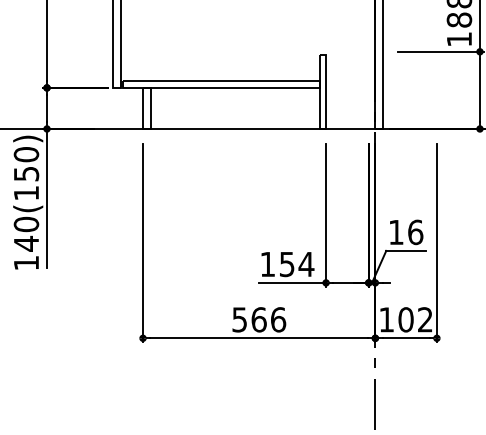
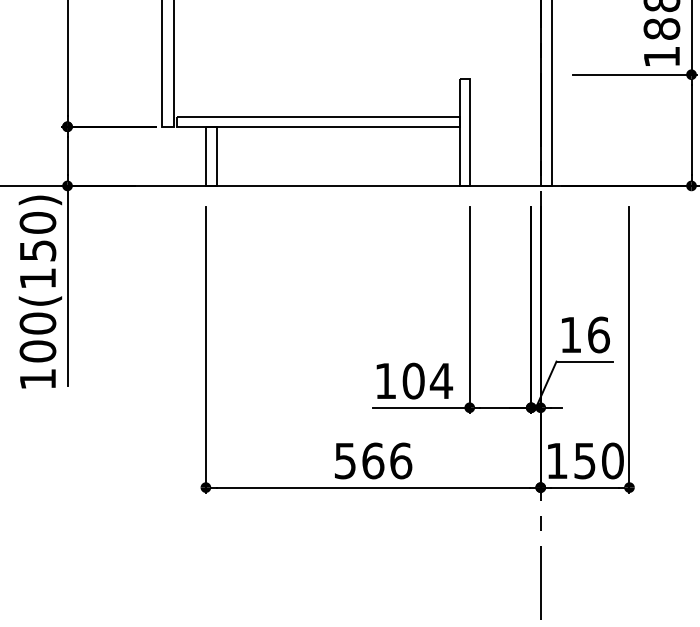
text: (26, 243) -> (37, 350), 140(150) -> 100(150)
text: (286, 264) -> (412, 381), 154 -> 104
text: (415, 319) -> (598, 460), 102 -> 150

